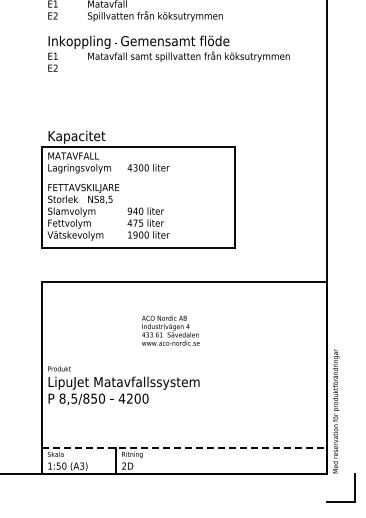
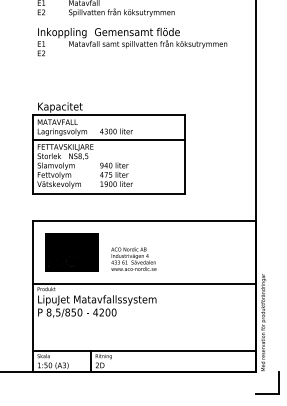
line: (138, 178) -> (108, 139), added
part: (91, 322) -> (71, 252), added
line: (183, 362) -> (143, 284), added
line: (184, 448) -> (144, 351), dashed -> solid

